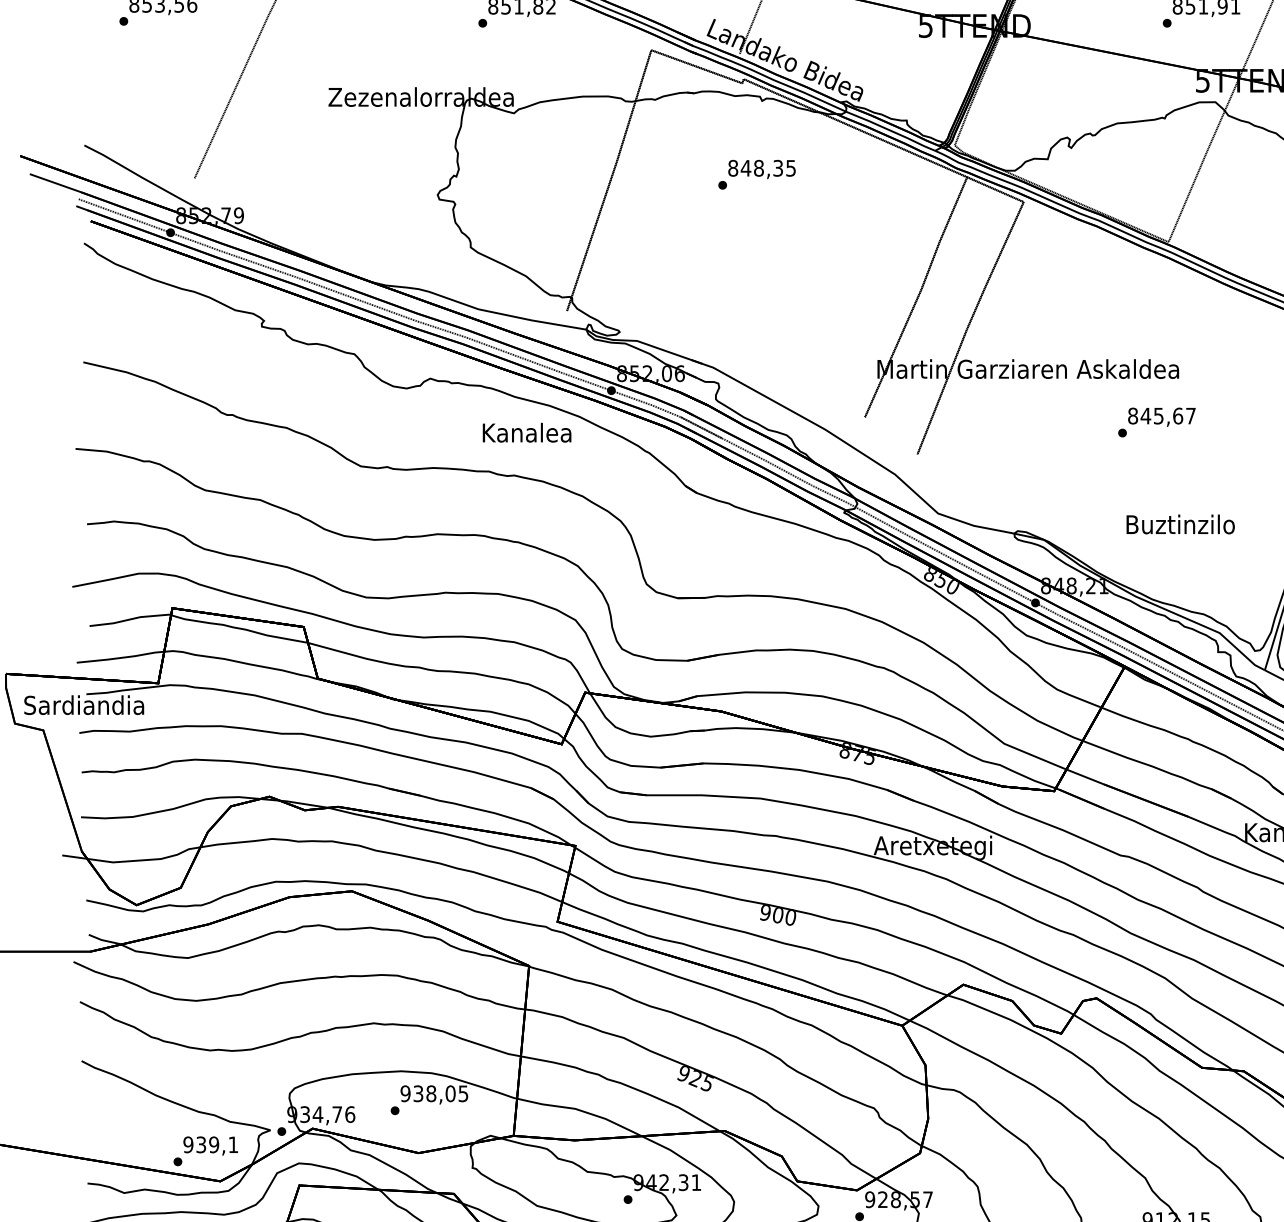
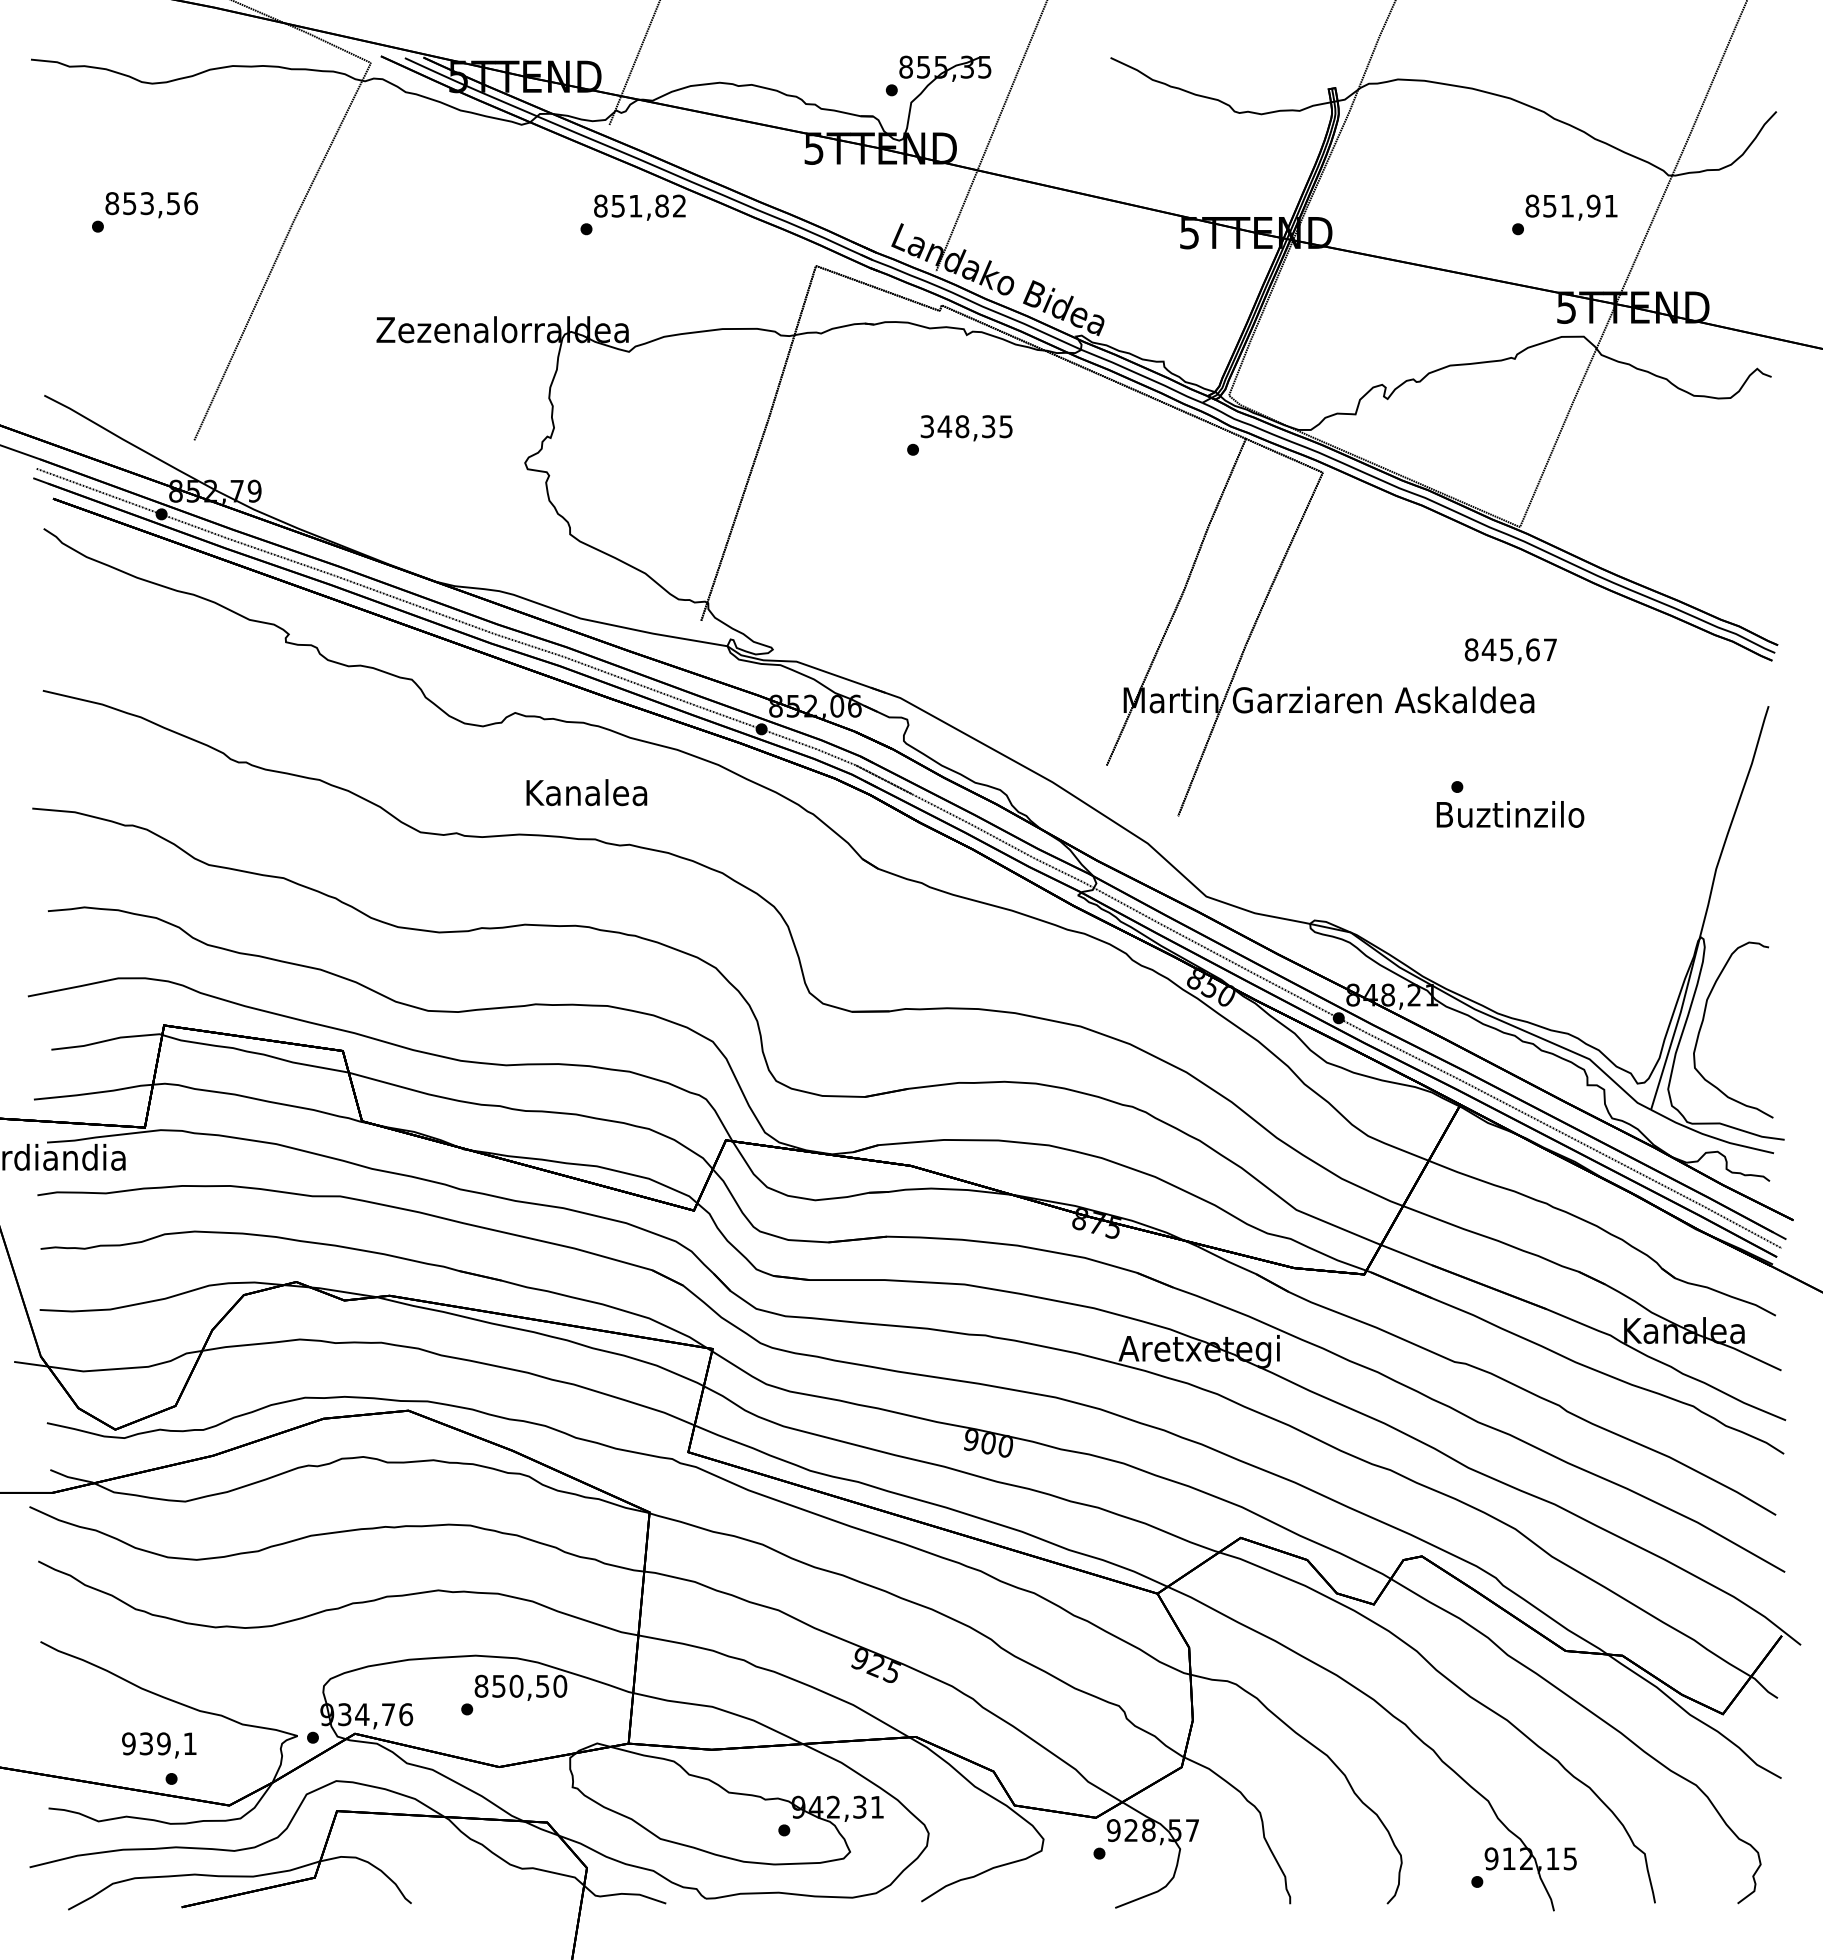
text: (733, 168) -> (927, 426), 848,35 -> 348,35
text: (1161, 417) -> (1510, 651), moved
text: (526, 432) -> (586, 792), moved
text: (1180, 524) -> (1510, 814), moved
text: (434, 1093) -> (520, 1685), 938,05 -> 850,50
text: (210, 1146) -> (159, 1745), moved

